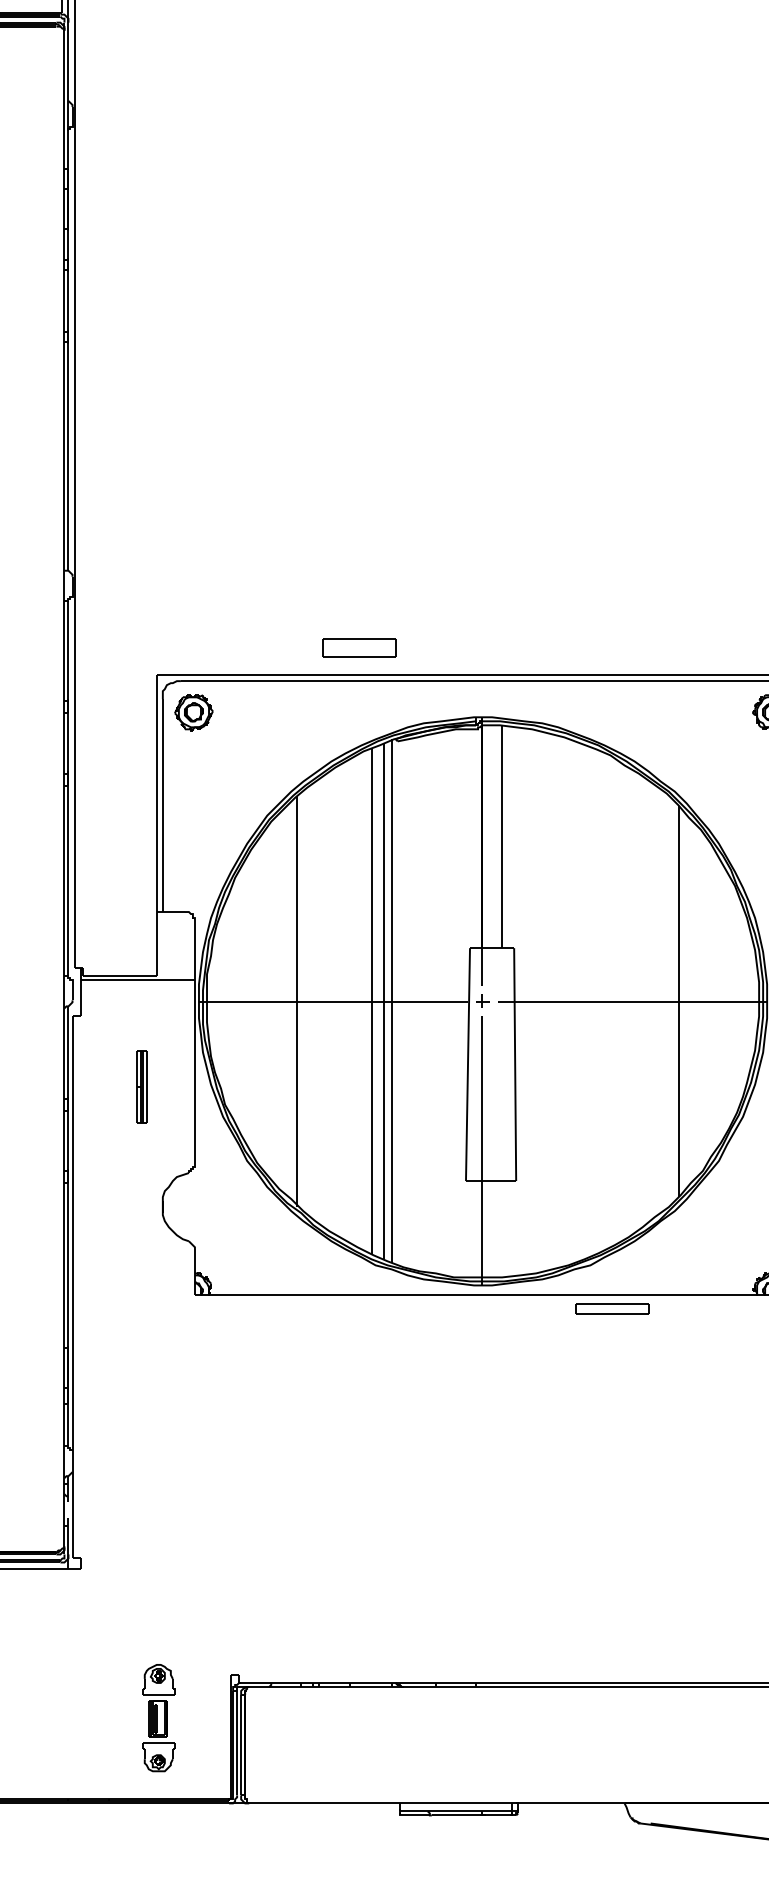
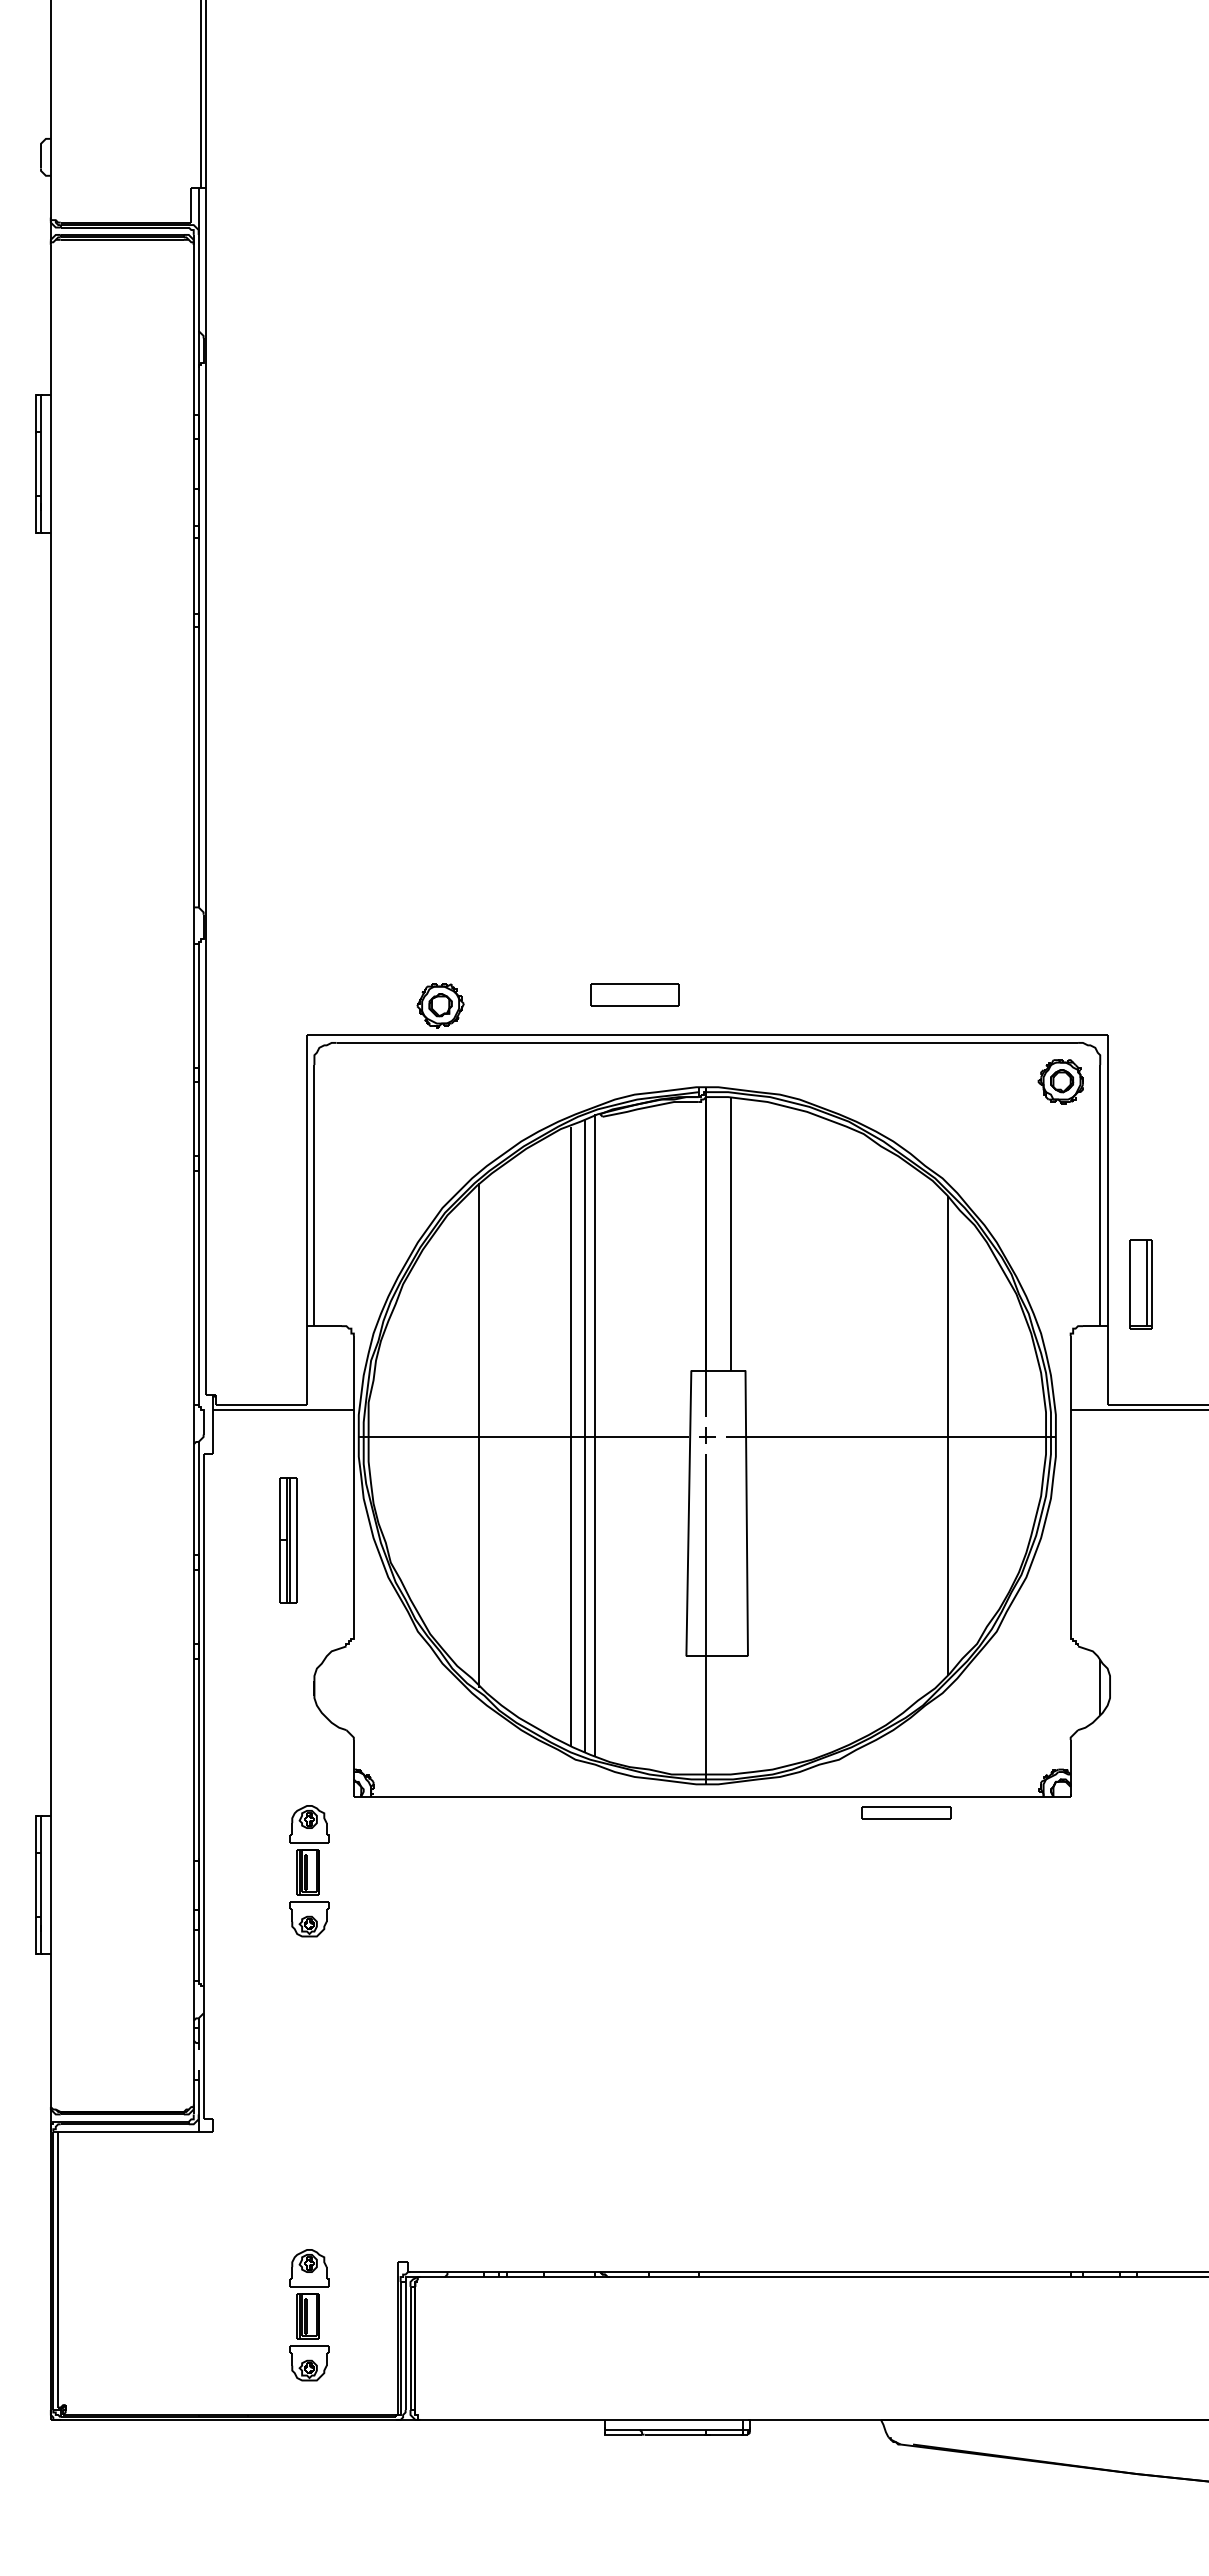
part: (359, 647) -> (634, 994), moved
part: (193, 712) -> (440, 1005), moved
part: (141, 1086) -> (288, 1540), size x1.4
part: (612, 1308) -> (906, 1812), moved
part: (158, 1356) -> (309, 1871), added

